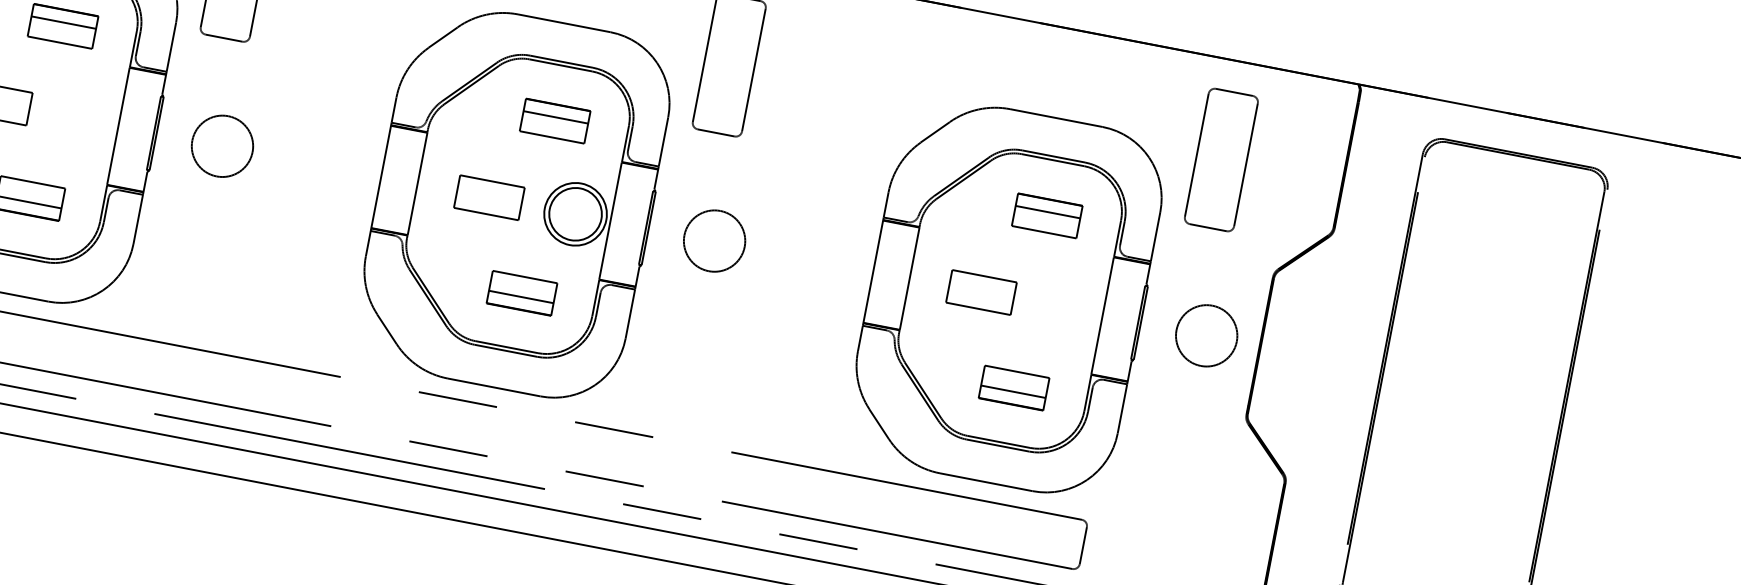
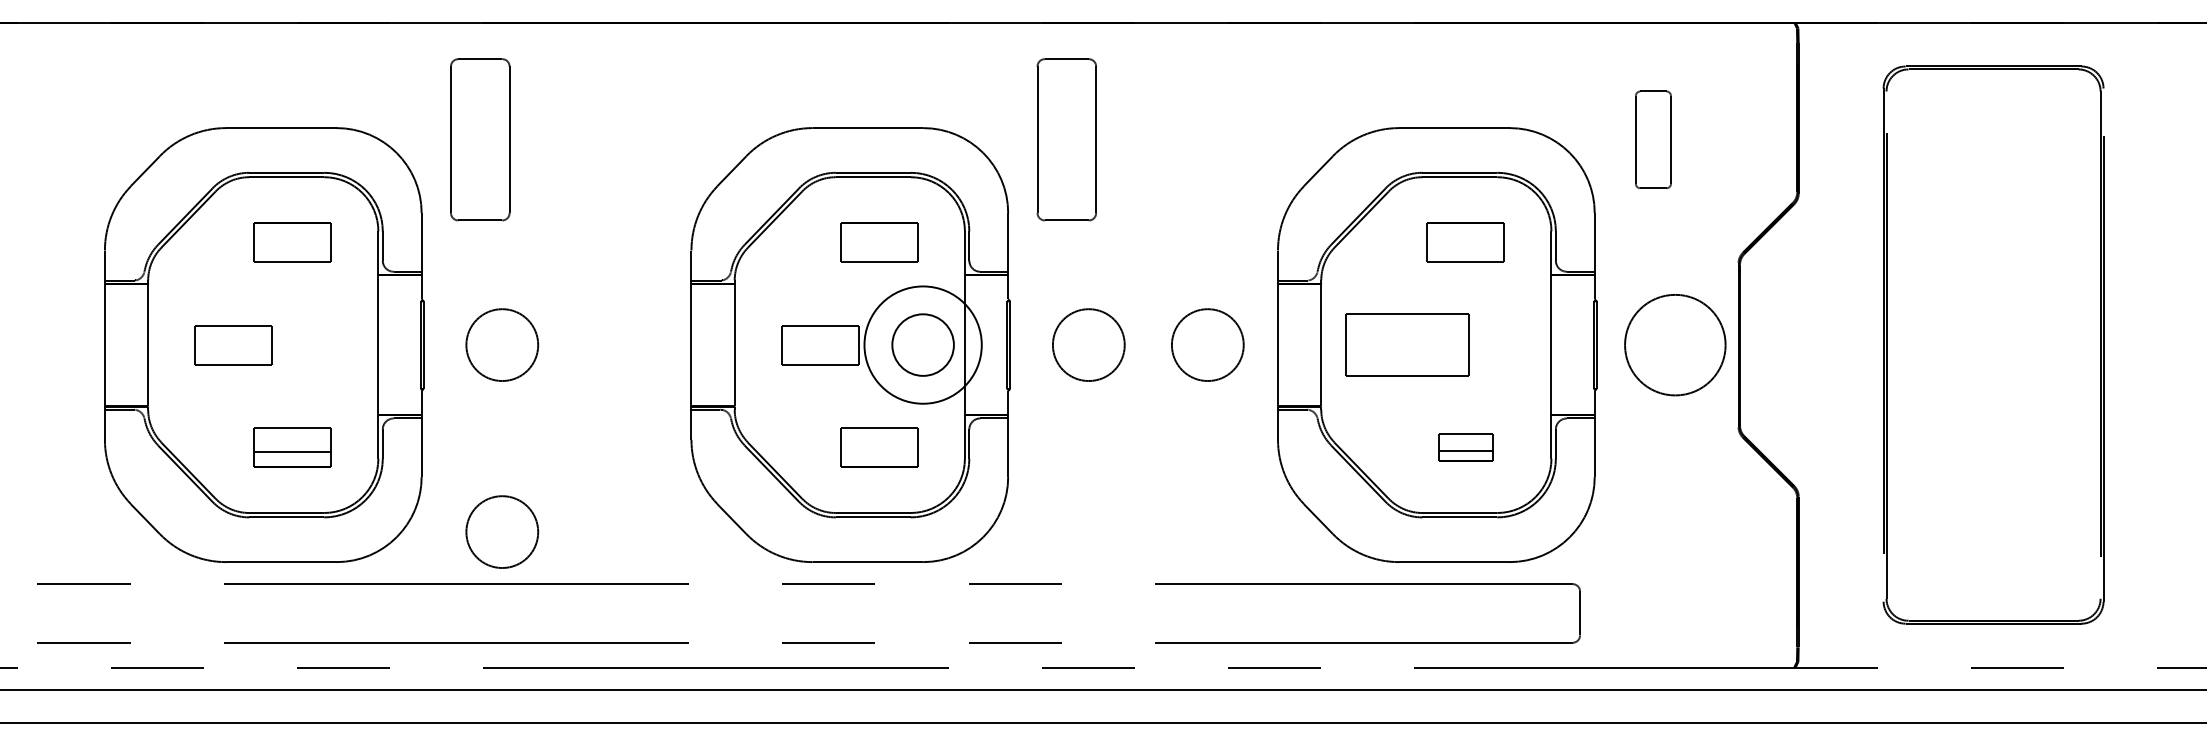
line: (63, 22) -> (292, 238), removed
line: (555, 117) -> (878, 238), removed
part: (1221, 159) -> (1653, 139), size x0.6
line: (1047, 212) -> (1465, 238), removed
circle: (575, 213) -> (922, 344), size x1.6
circle: (814, 259) -> (1207, 344), added
part: (981, 292) -> (1406, 345), size x1.6
line: (520, 297) -> (878, 452), removed
circle: (192, 302) -> (502, 531), added
circle: (1206, 335) -> (1675, 344), size x1.4
part: (1014, 387) -> (1465, 447), size x0.7

